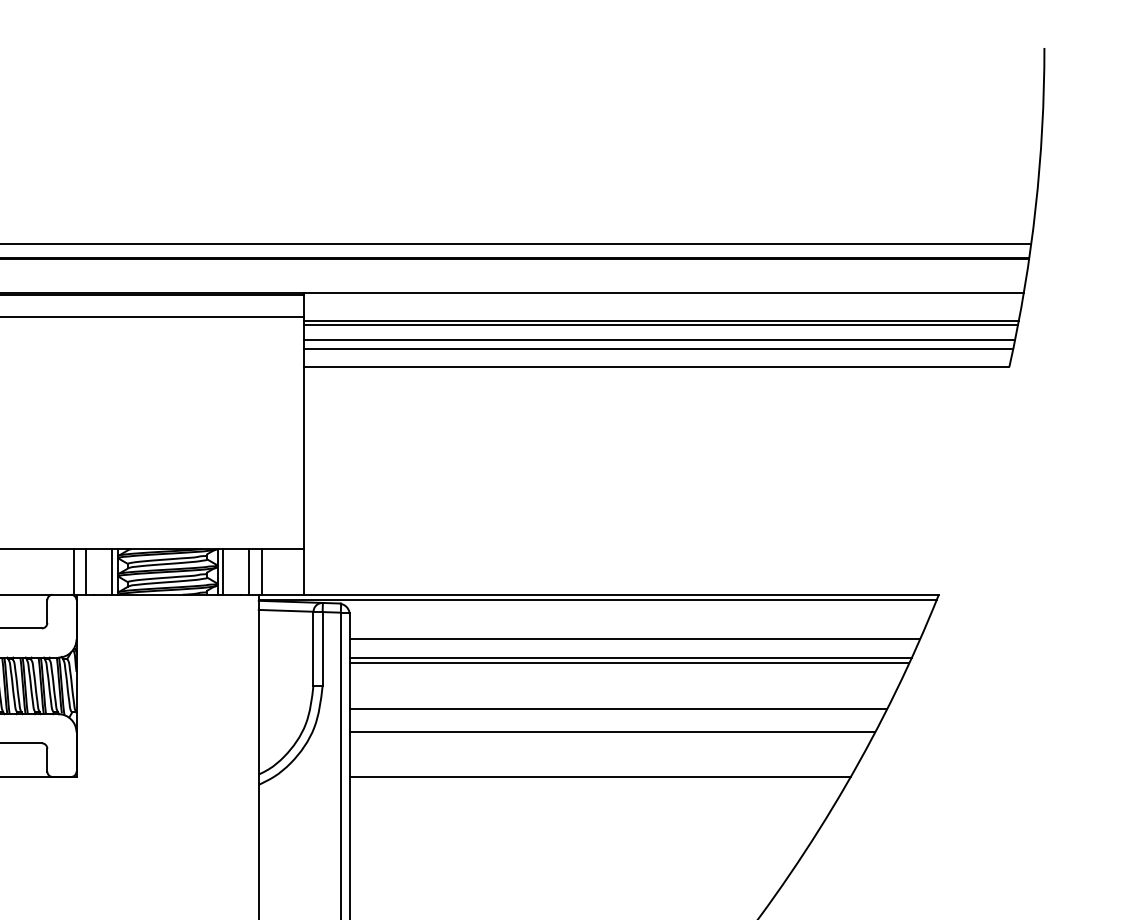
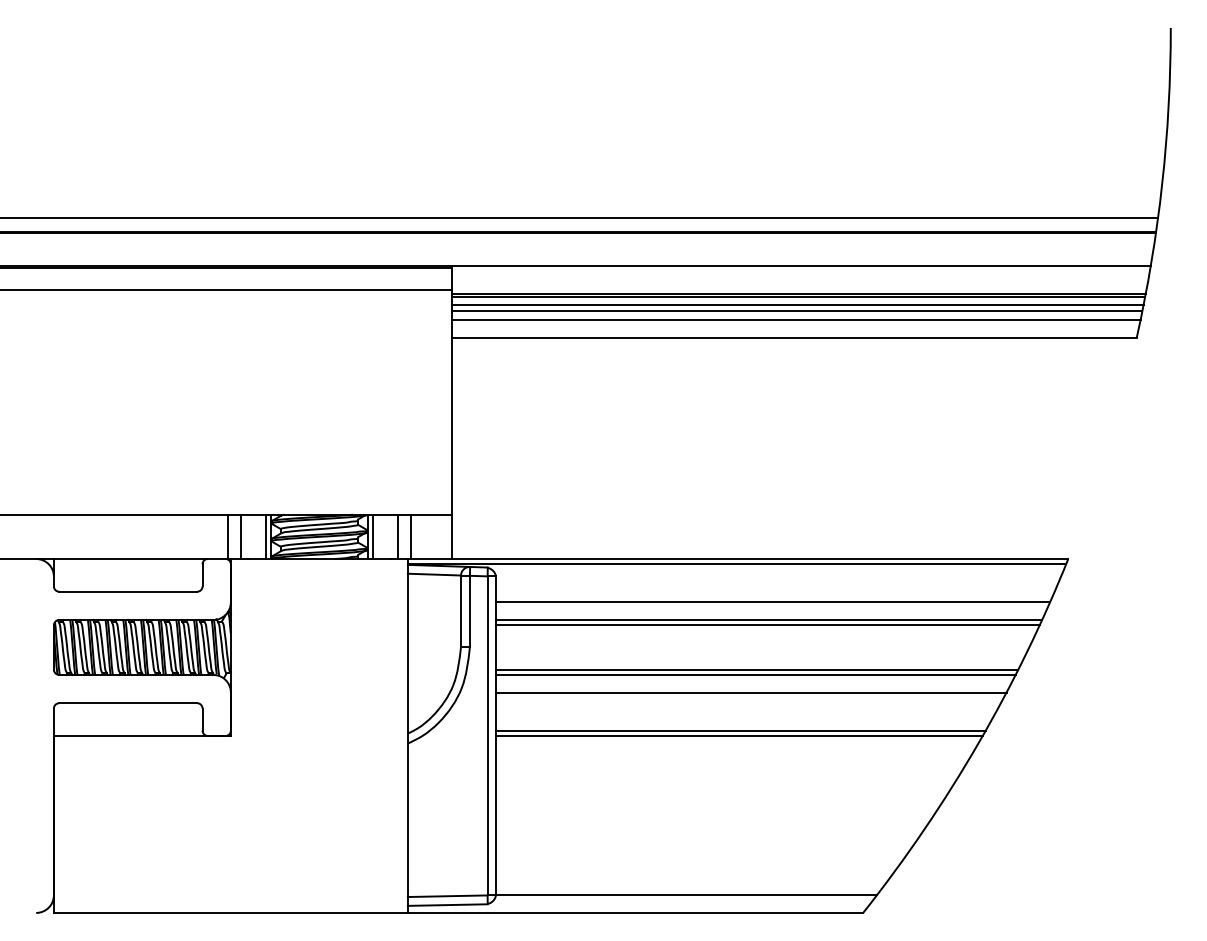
line: (660, 333) -> (797, 305), added
line: (616, 713) -> (755, 674), added
line: (601, 771) -> (740, 730), added

